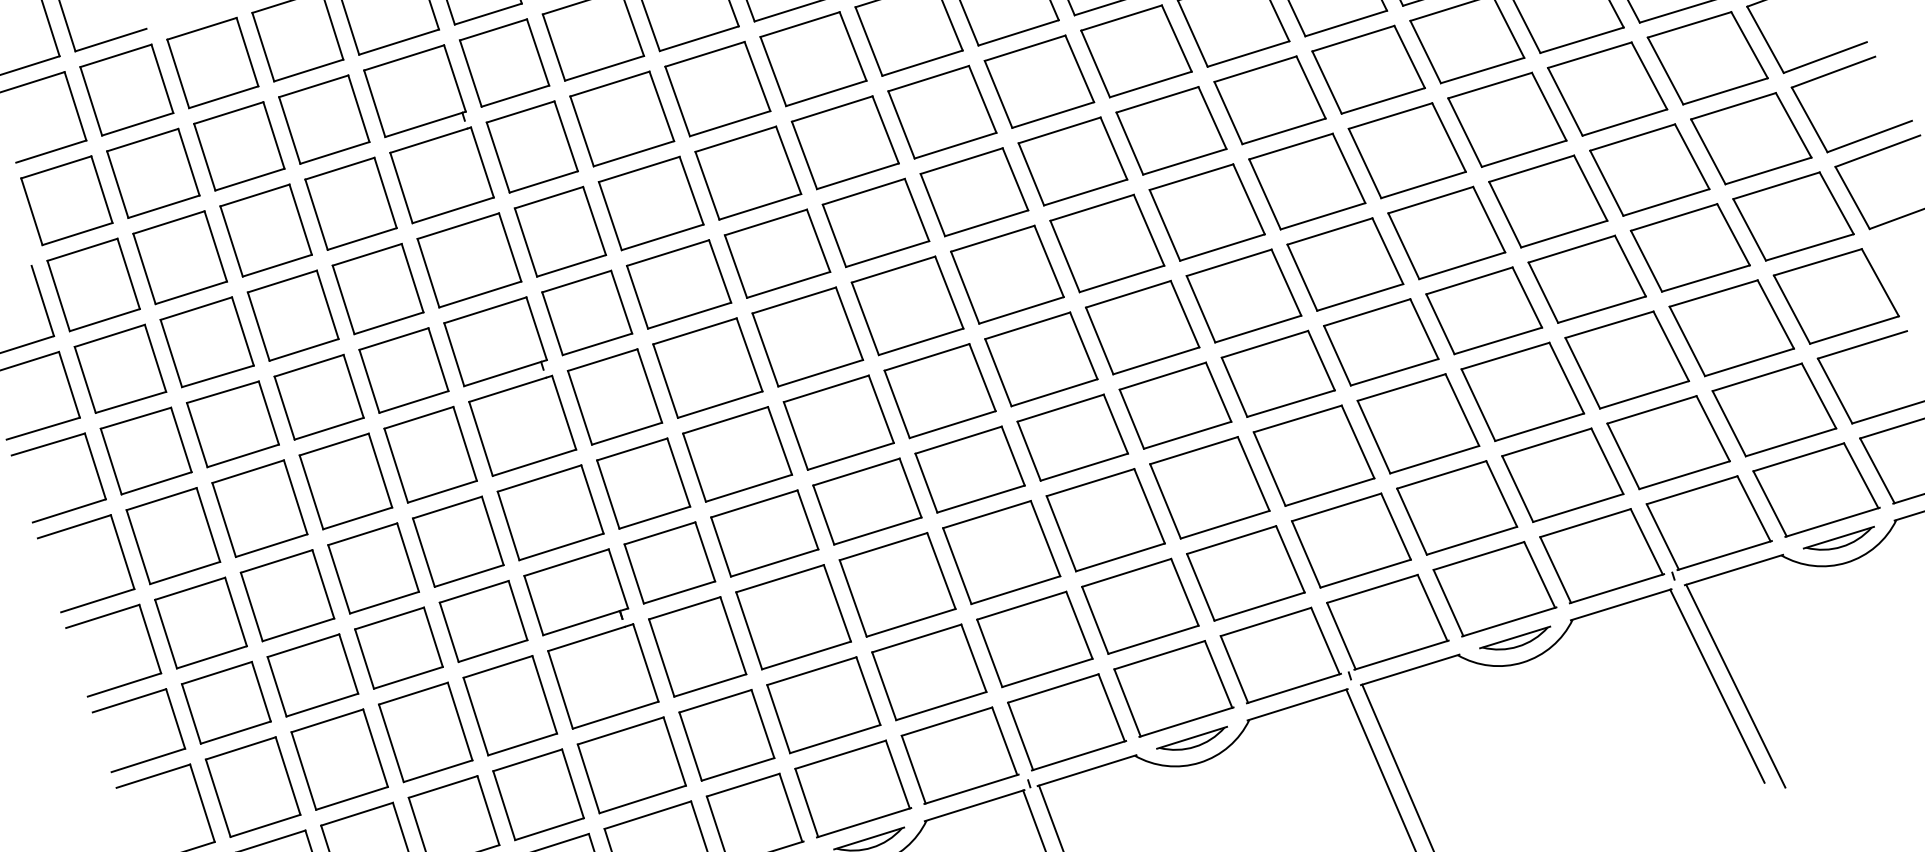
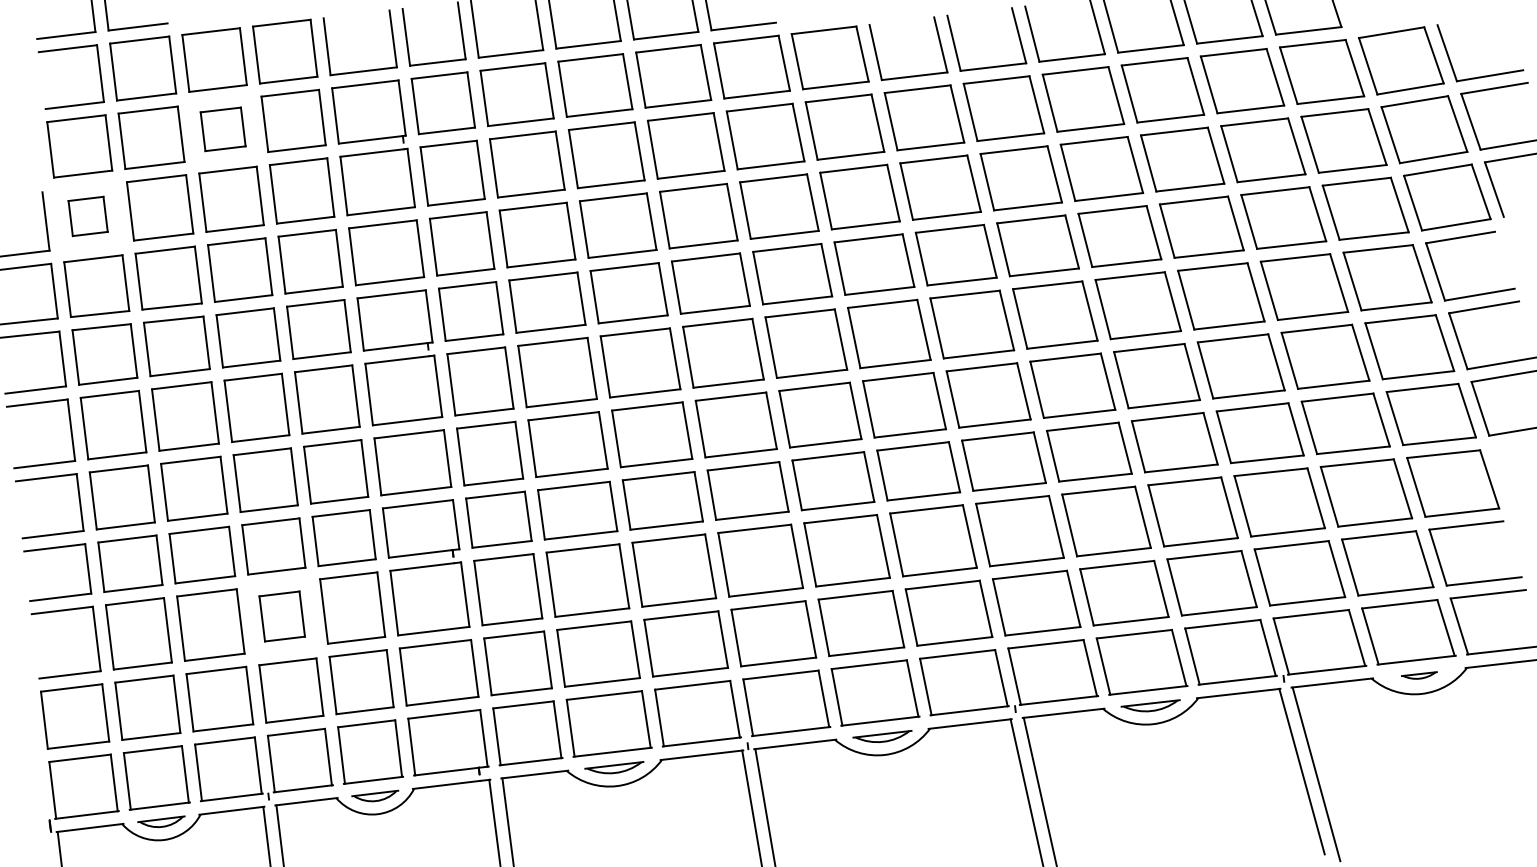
part: (239, 146) -> (223, 129), size x0.7
part: (92, 285) -> (87, 216), size x0.6
part: (1839, 540) -> (1419, 675), size x0.6
part: (424, 732) -> (281, 616), size x0.7

